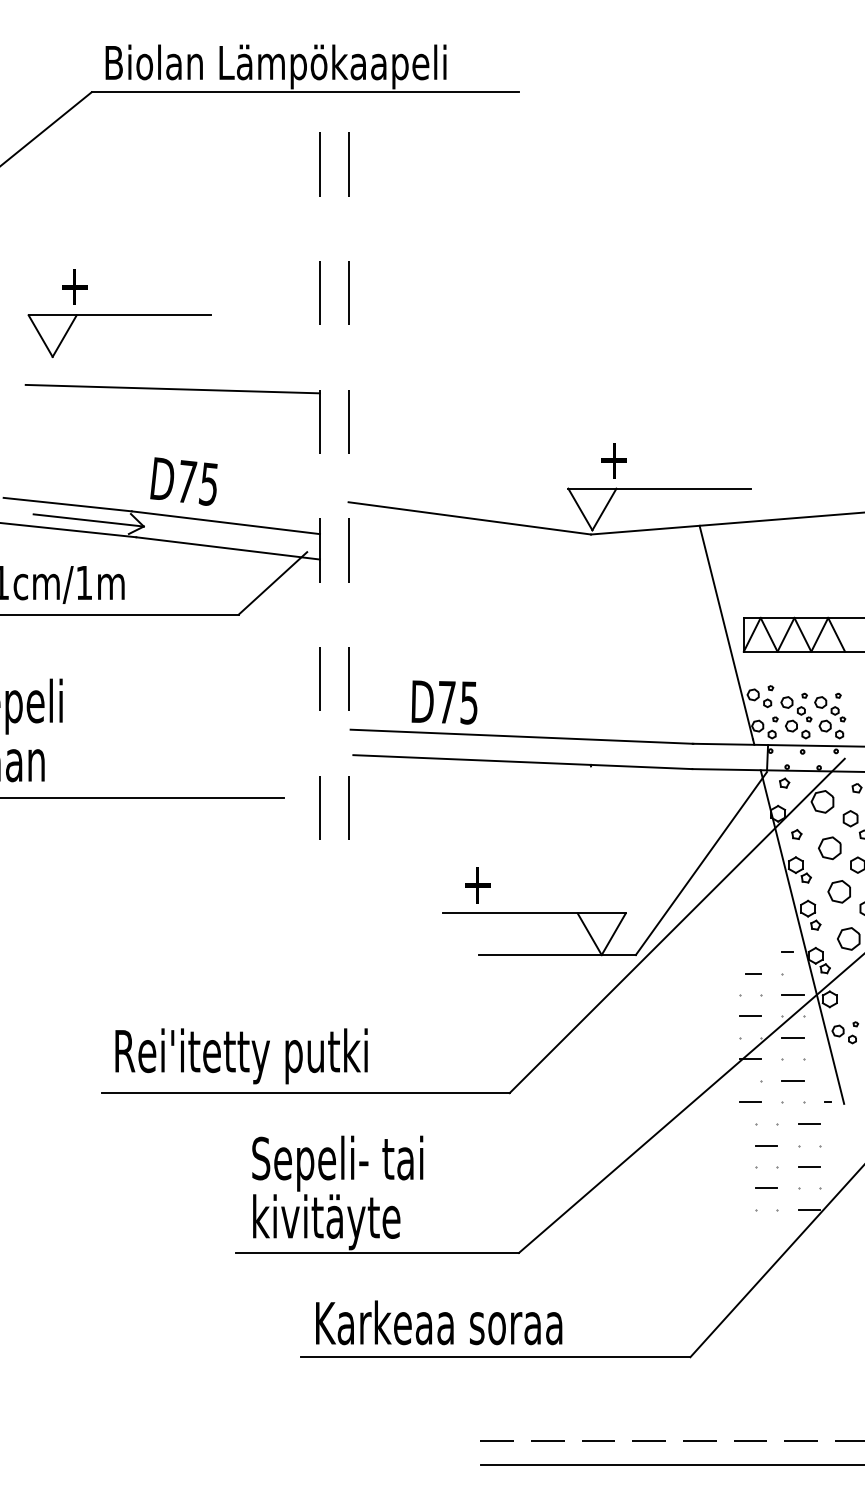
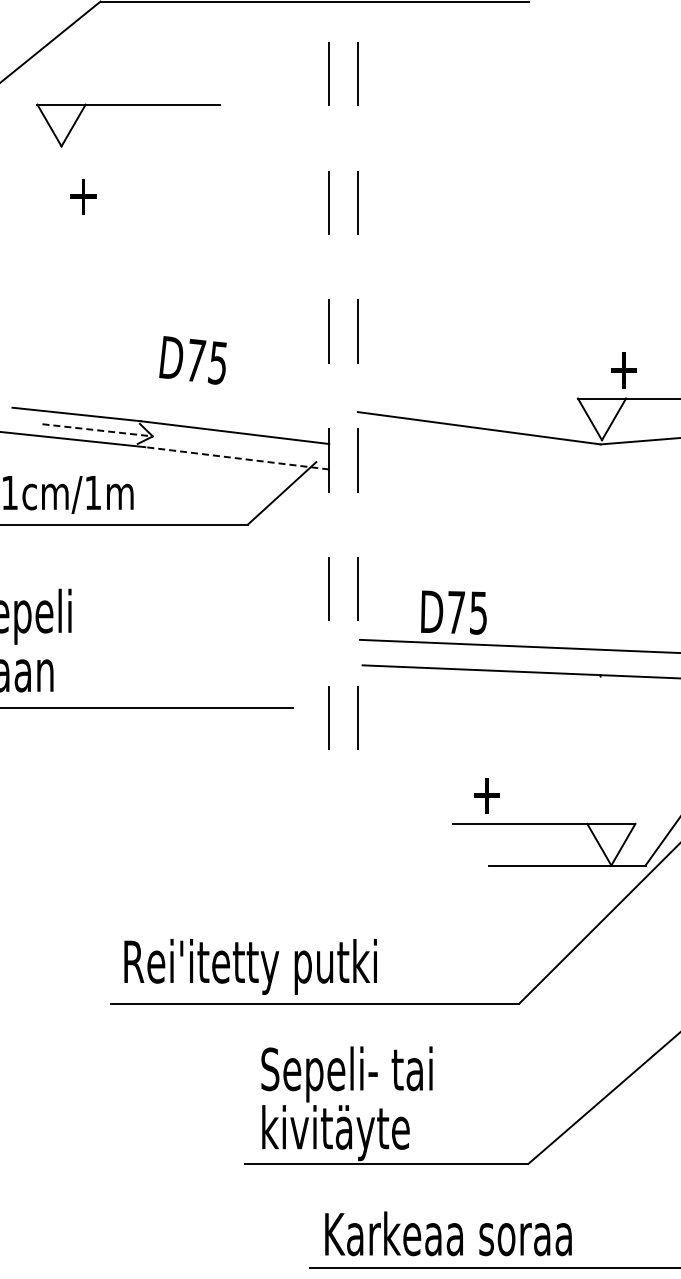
part: (119, 315) -> (128, 104), moved
line: (172, 388) -> (181, 298), removed
text: (183, 481) -> (192, 360), moved
line: (89, 520) -> (98, 430), solid -> dashed
line: (228, 548) -> (237, 458), solid -> dashed

